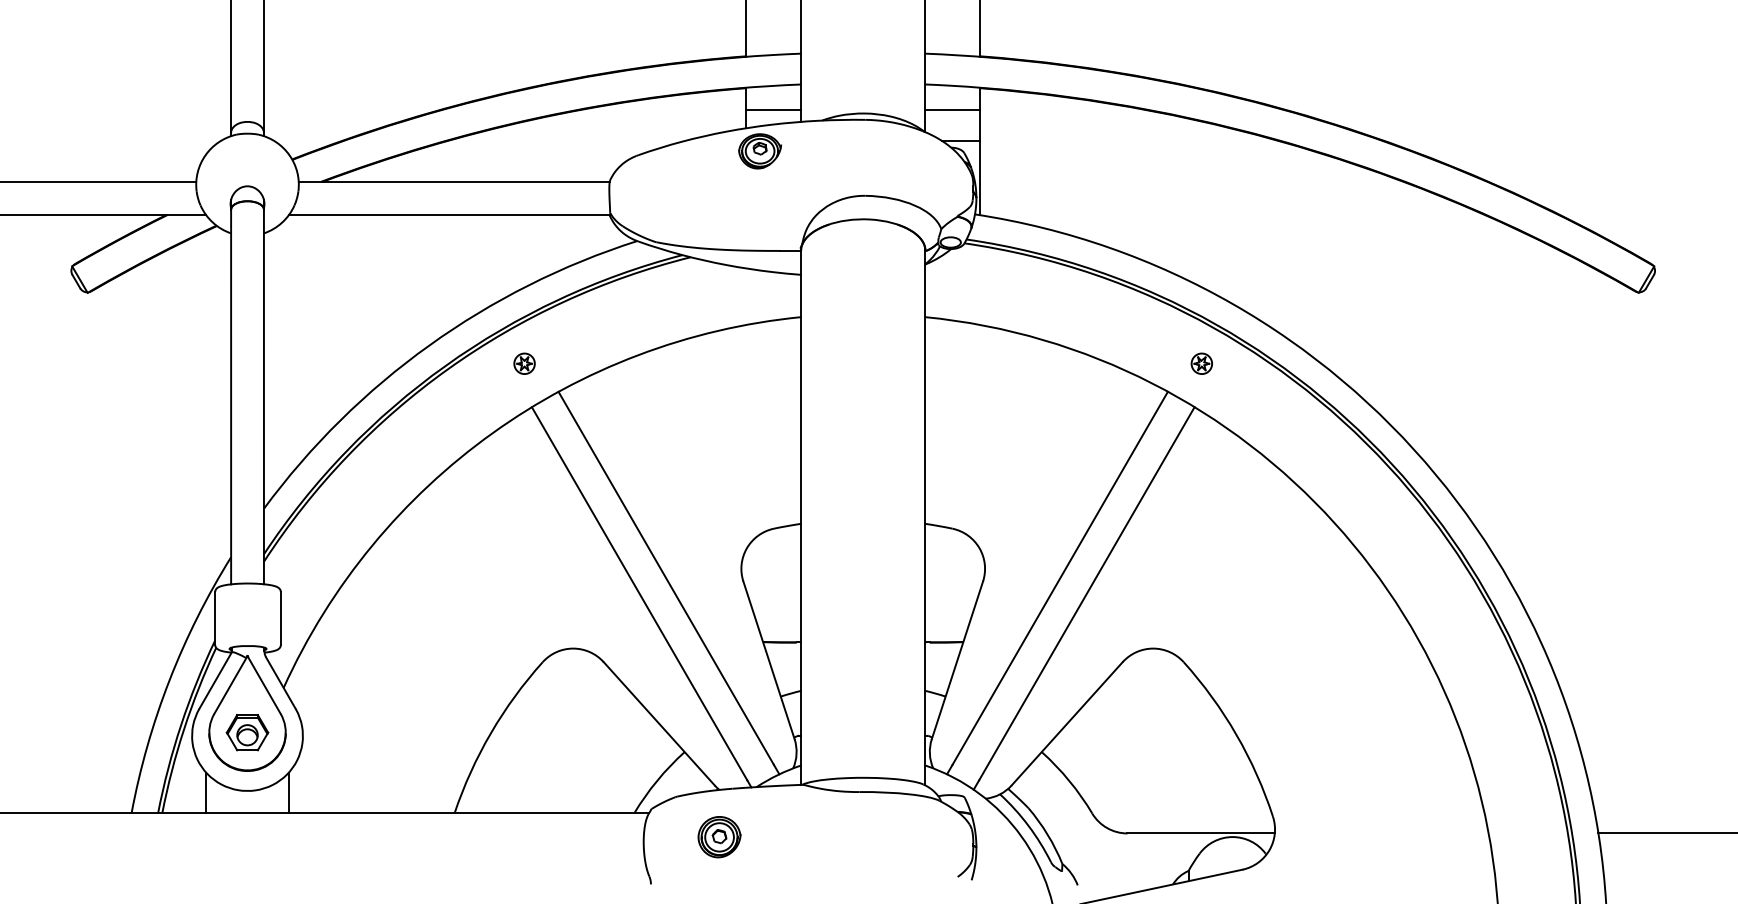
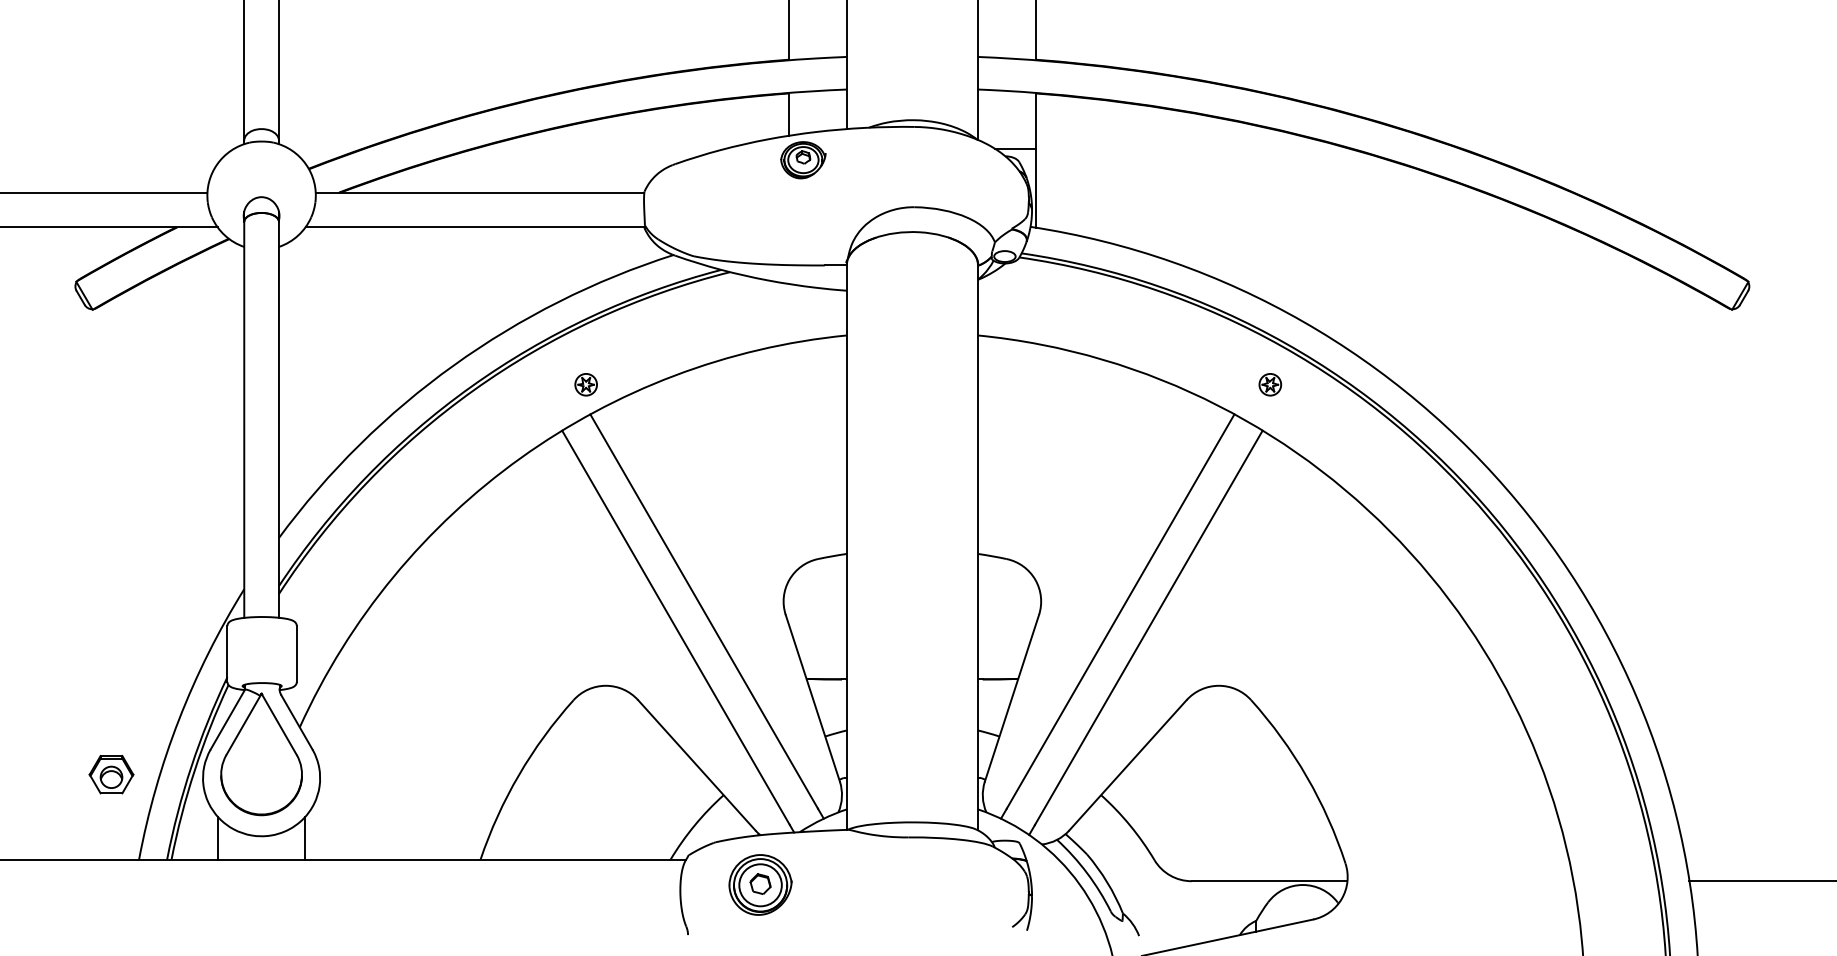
line: (773, 109) -> (817, 115), removed
line: (952, 109) -> (1006, 115), removed
part: (524, 363) -> (586, 384), moved
part: (247, 732) -> (111, 774), moved
part: (719, 837) -> (760, 885), size x1.4

